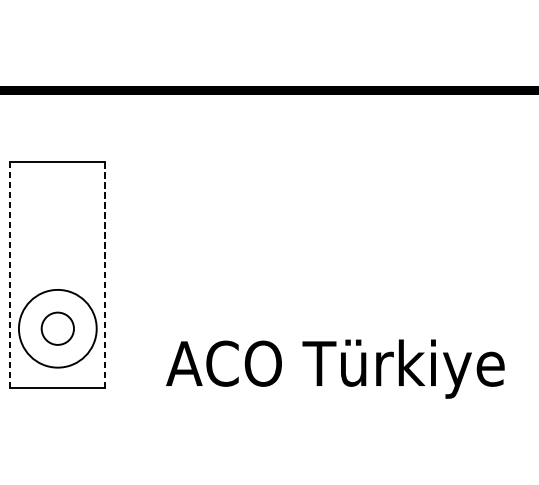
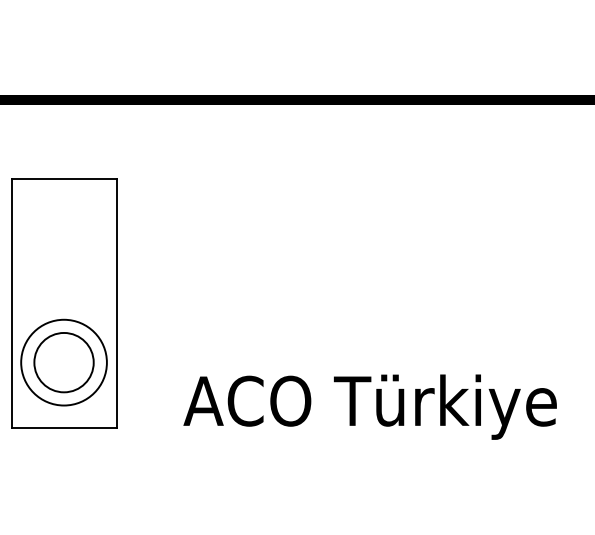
line: (10, 274) -> (11, 302), dashed -> solid
line: (105, 275) -> (116, 303), dashed -> solid
circle: (57, 328) -> (63, 362), size x1.67

